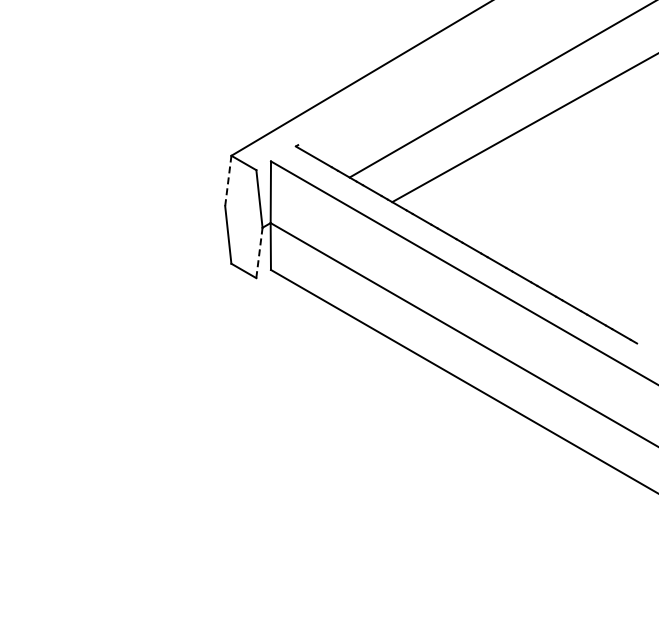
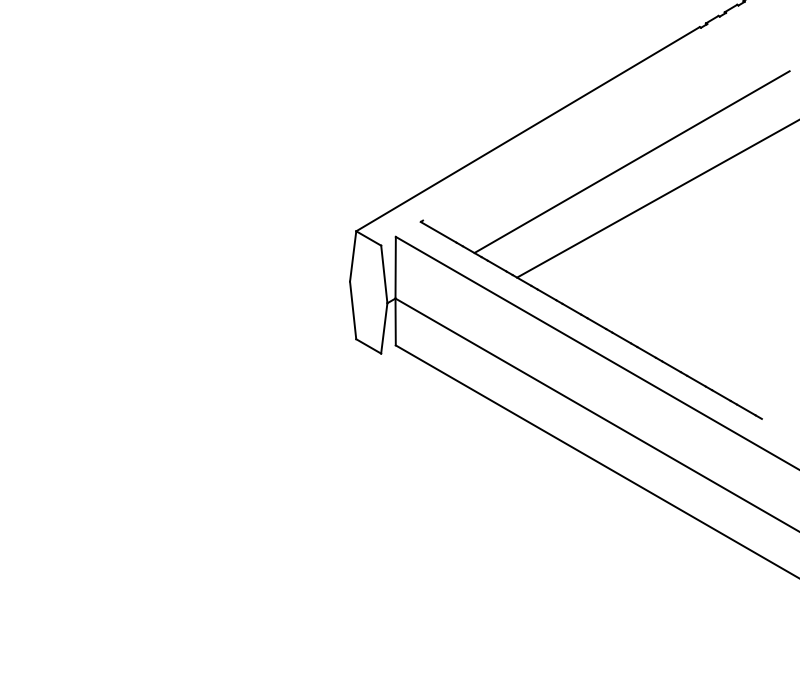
line: (228, 180) -> (353, 255), dashed -> solid
line: (259, 252) -> (384, 327), dashed -> solid

